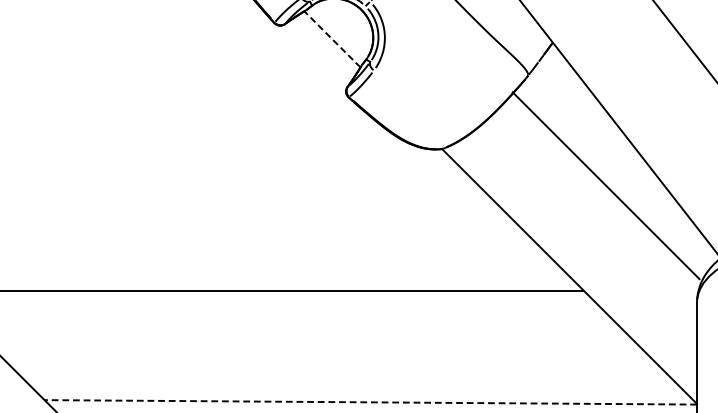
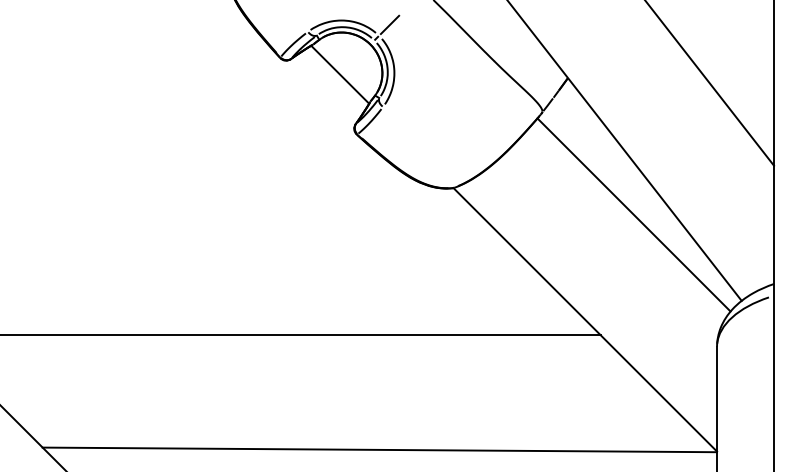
line: (331, 39) -> (339, 74), dashed -> solid
line: (605, 185) -> (633, 214), moved
line: (370, 401) -> (379, 449), dashed -> solid

